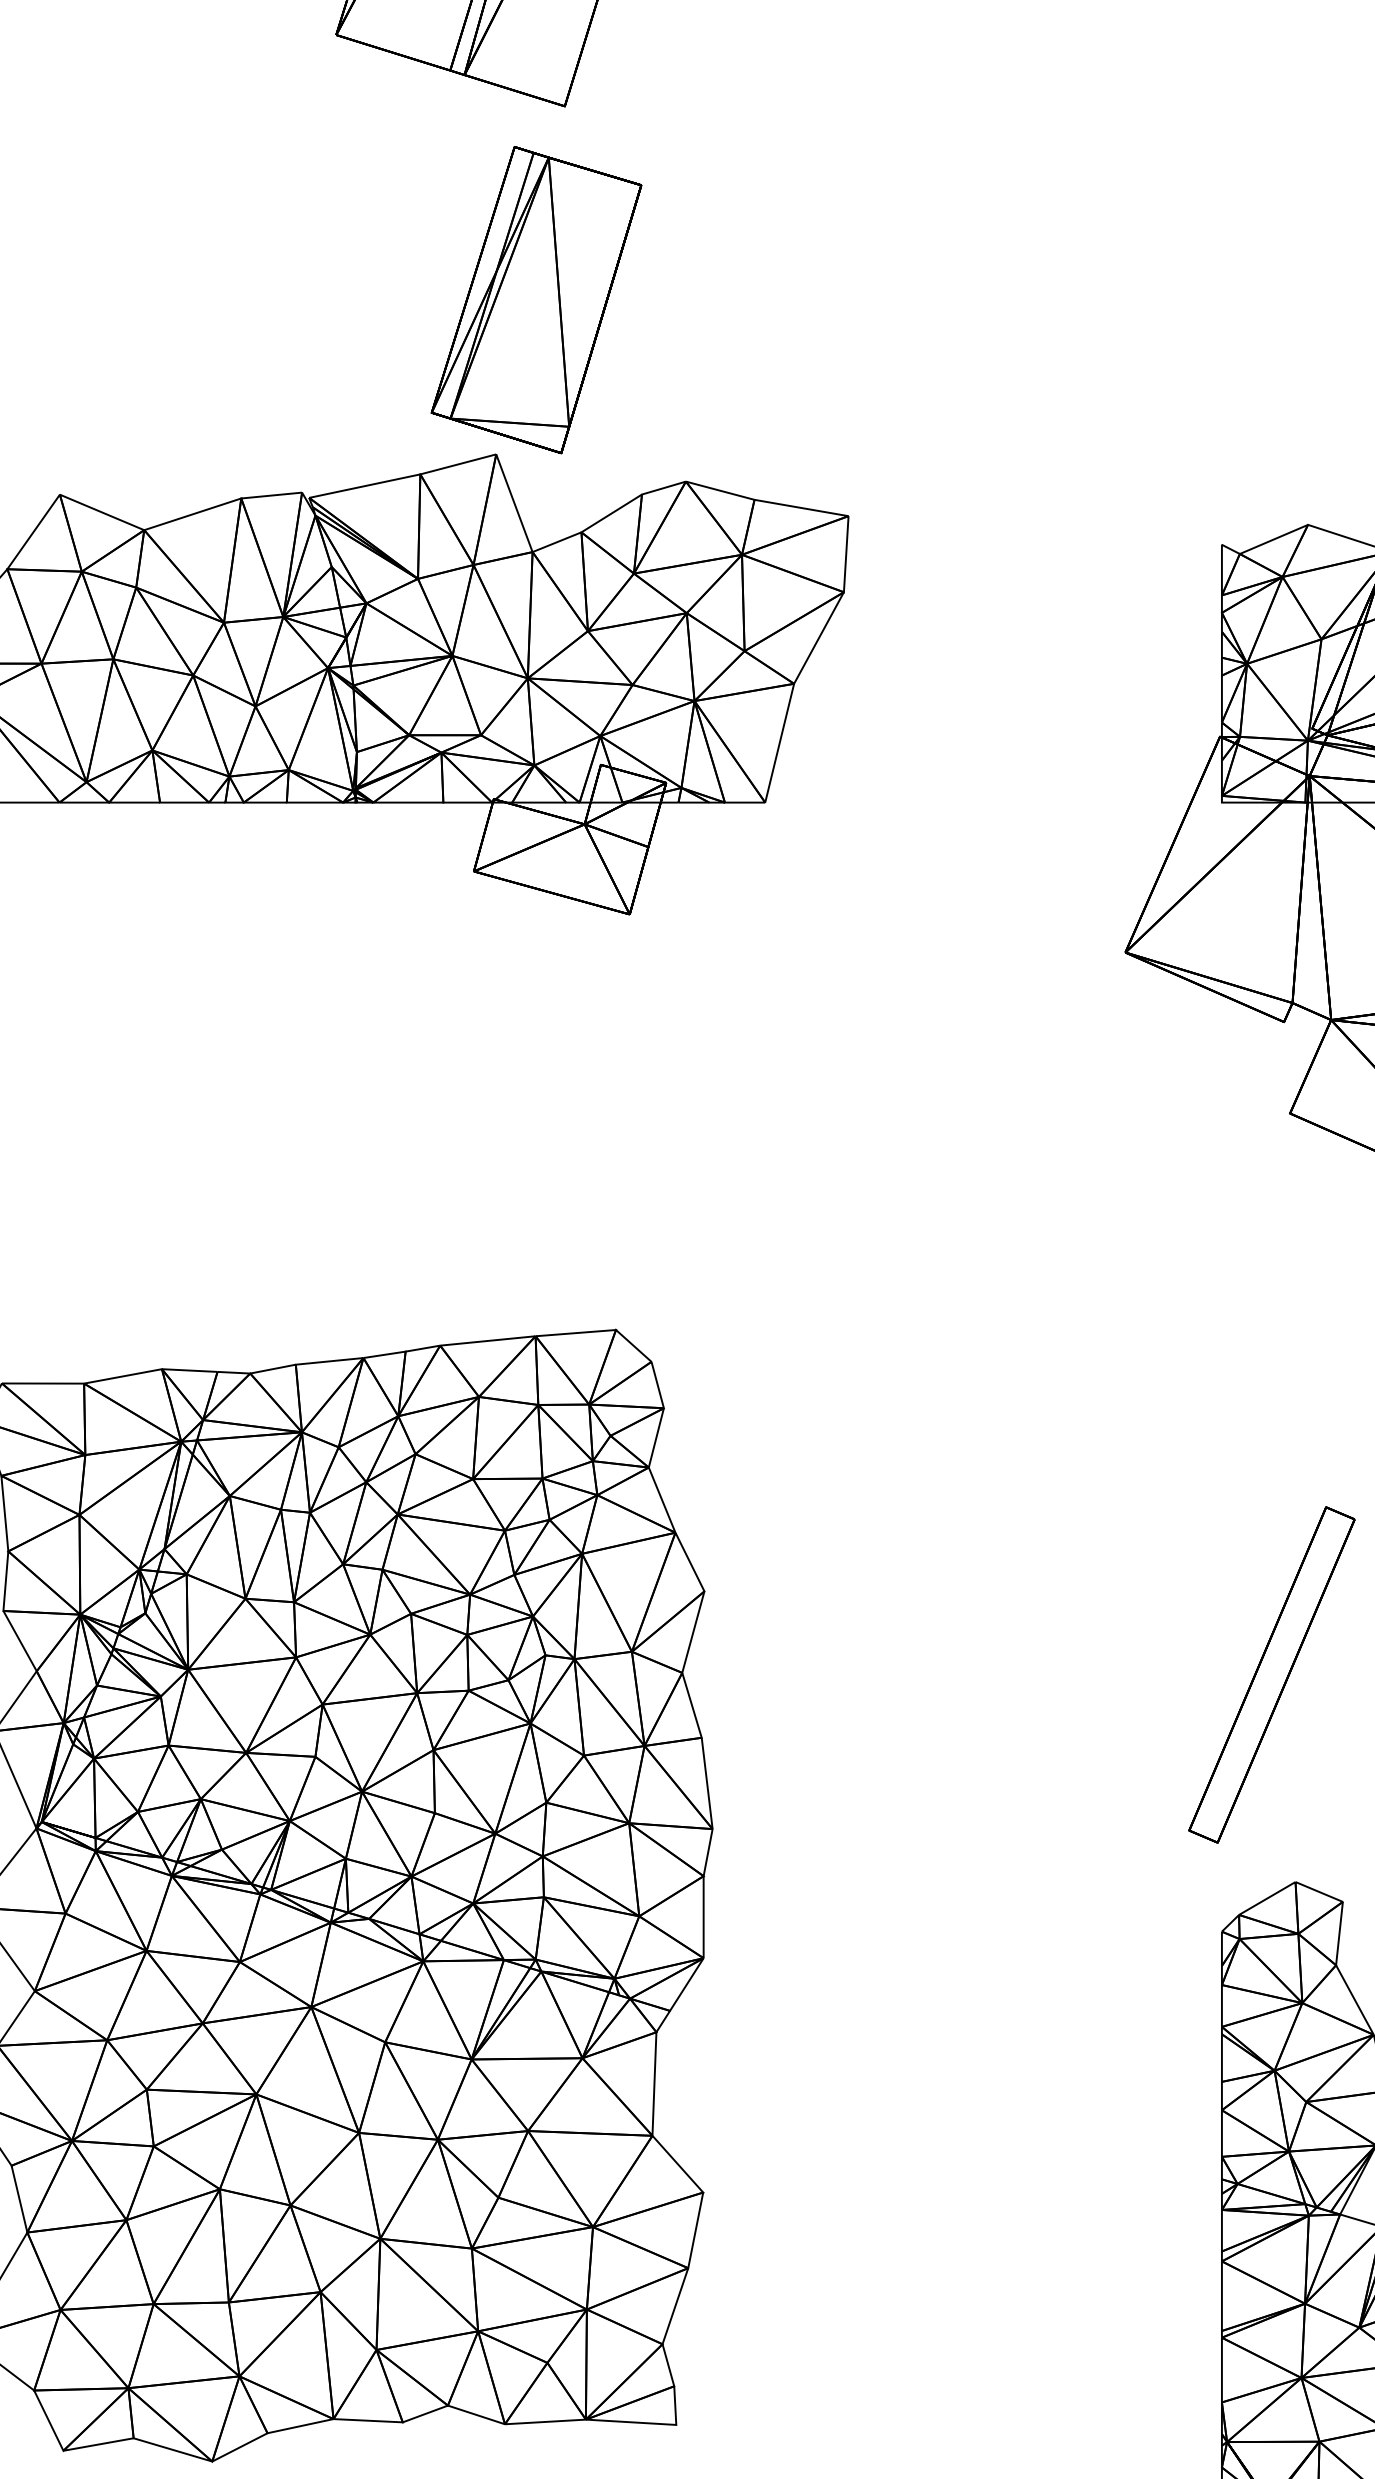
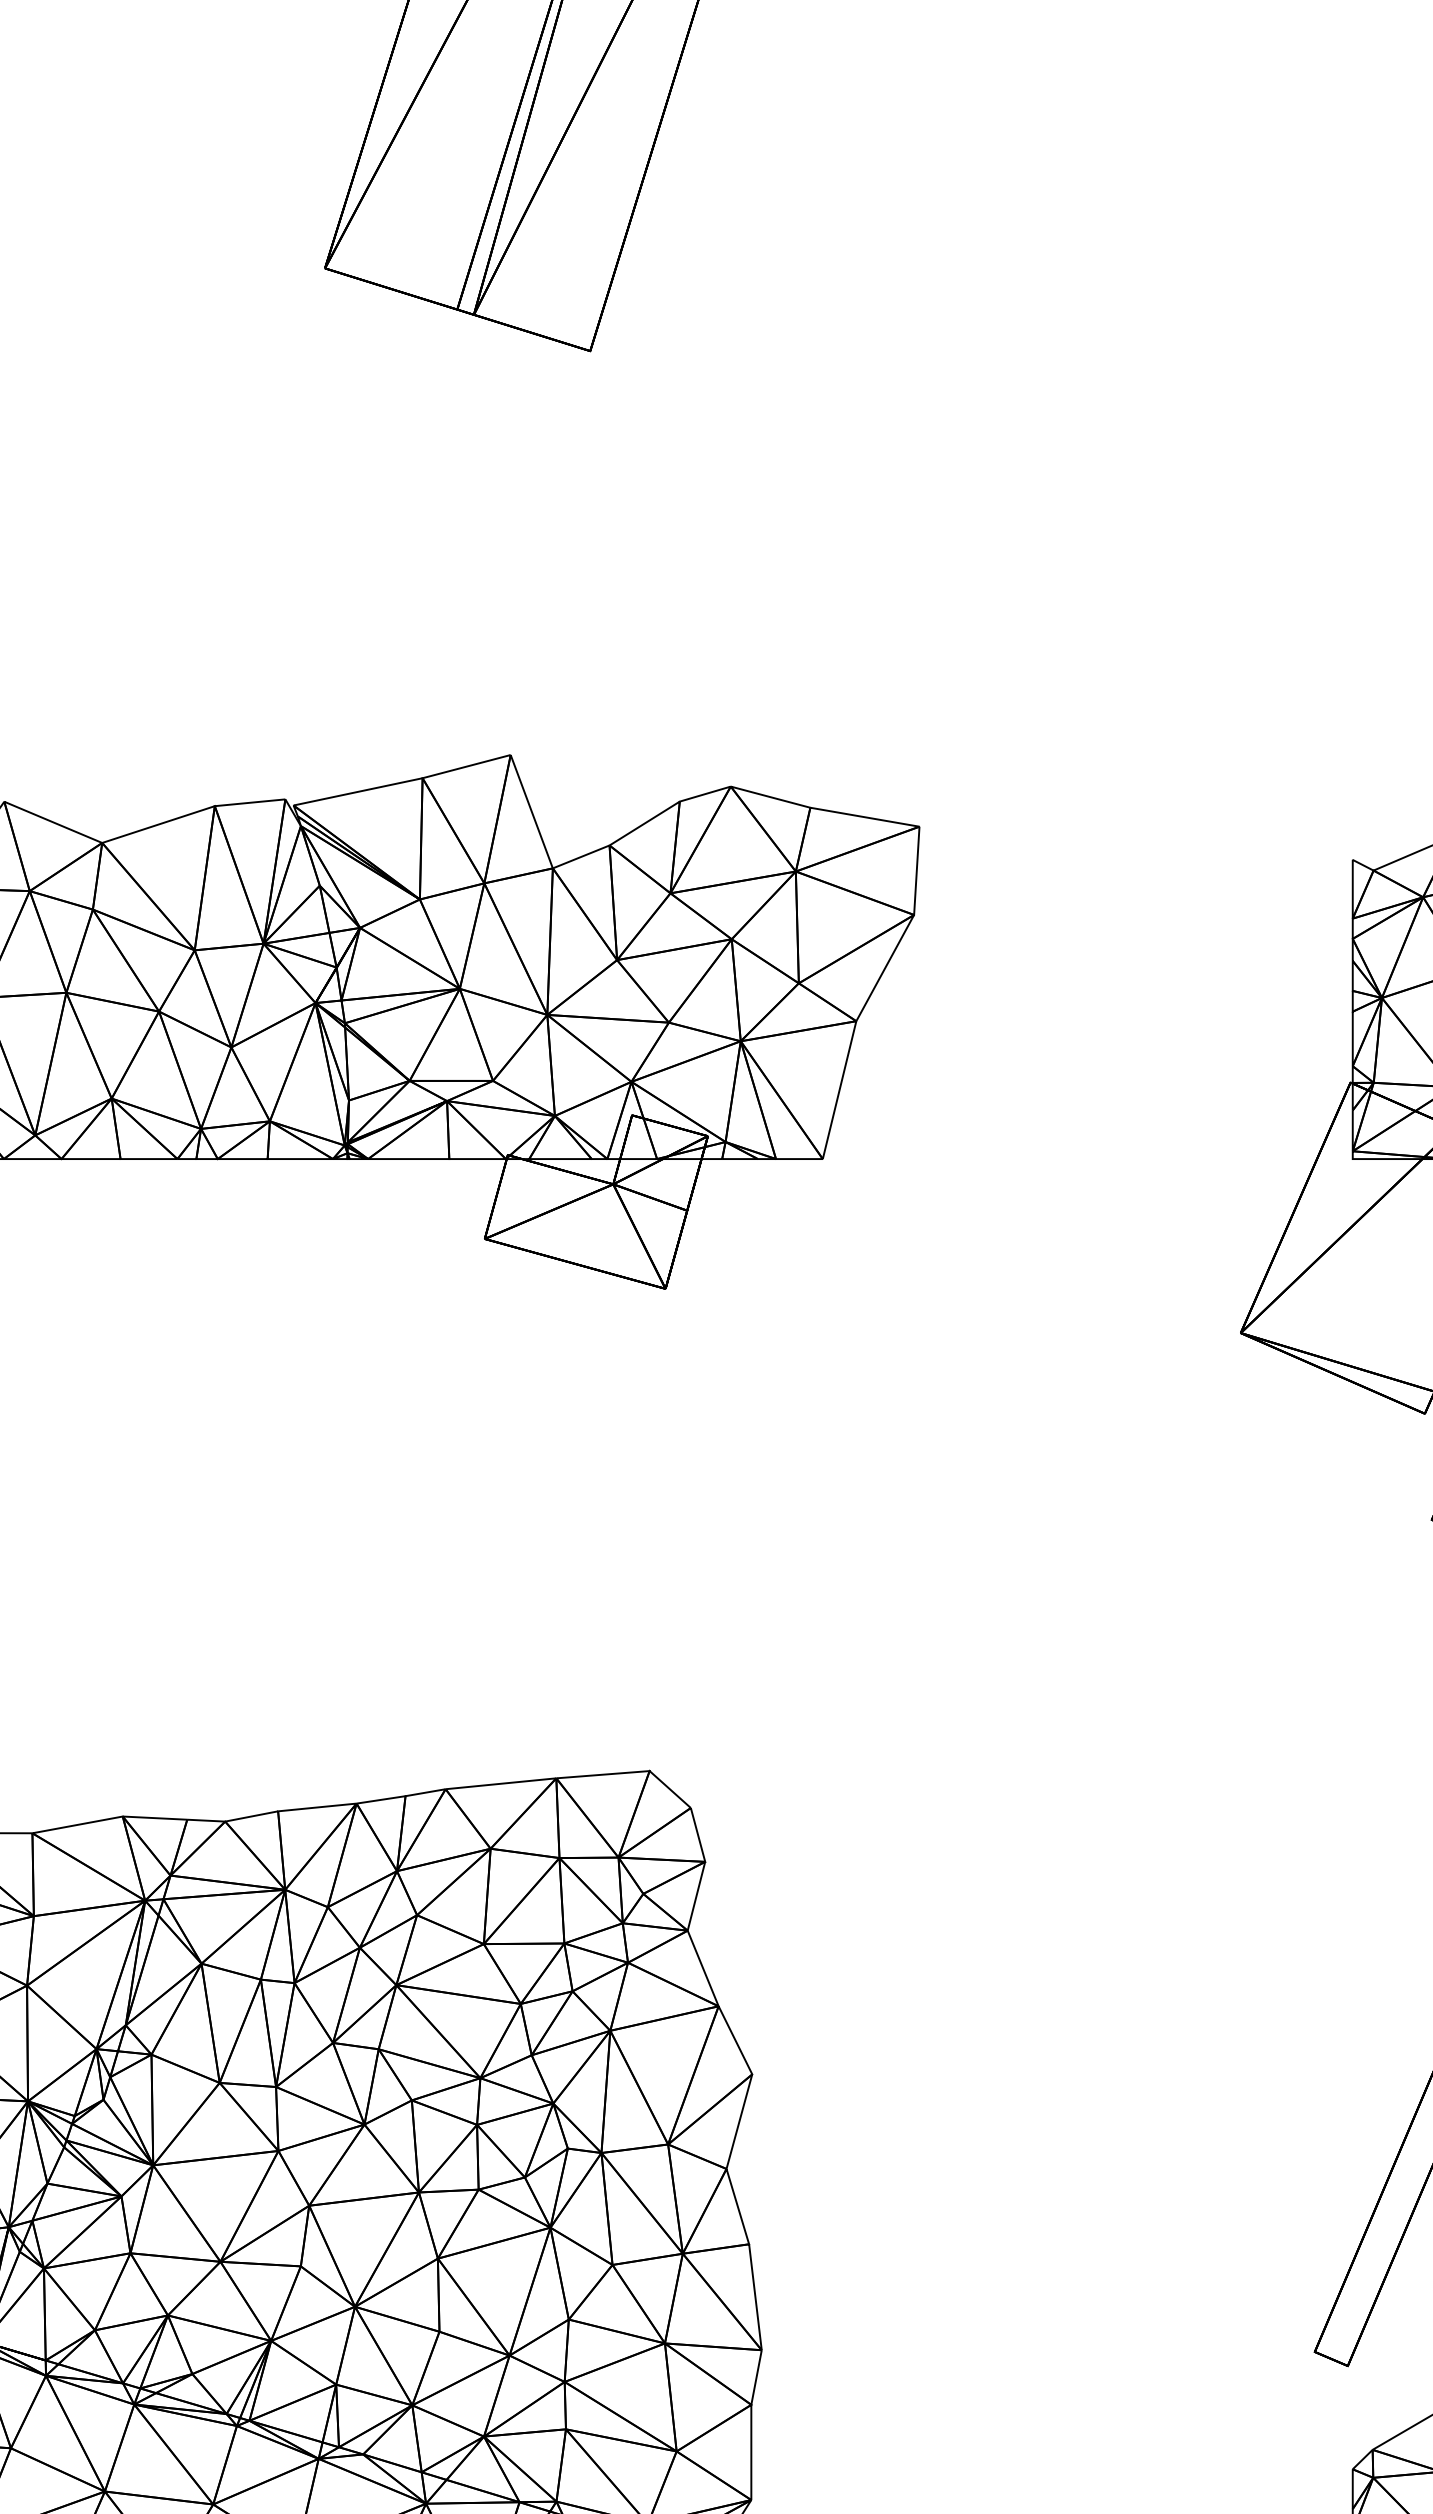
part: (536, 300) -> (557, 576), removed

